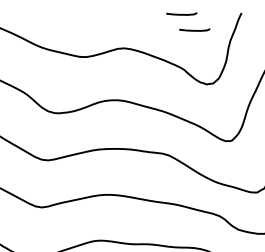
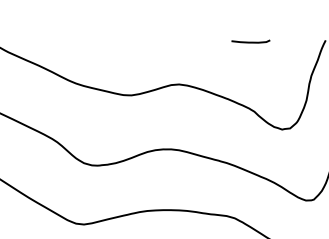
line: (193, 29) -> (265, 60), removed

